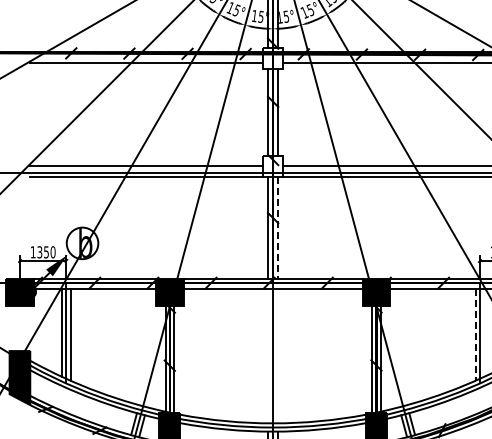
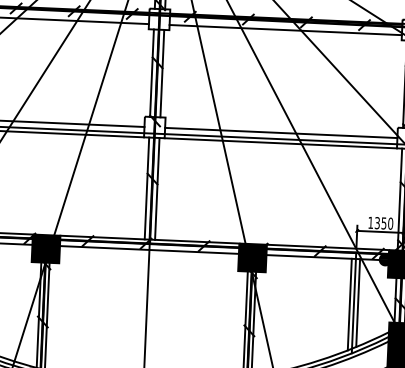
line: (278, 227) -> (157, 188), dashed -> solid
line: (483, 333) -> (357, 303), added
line: (475, 334) -> (349, 304), dashed -> solid

